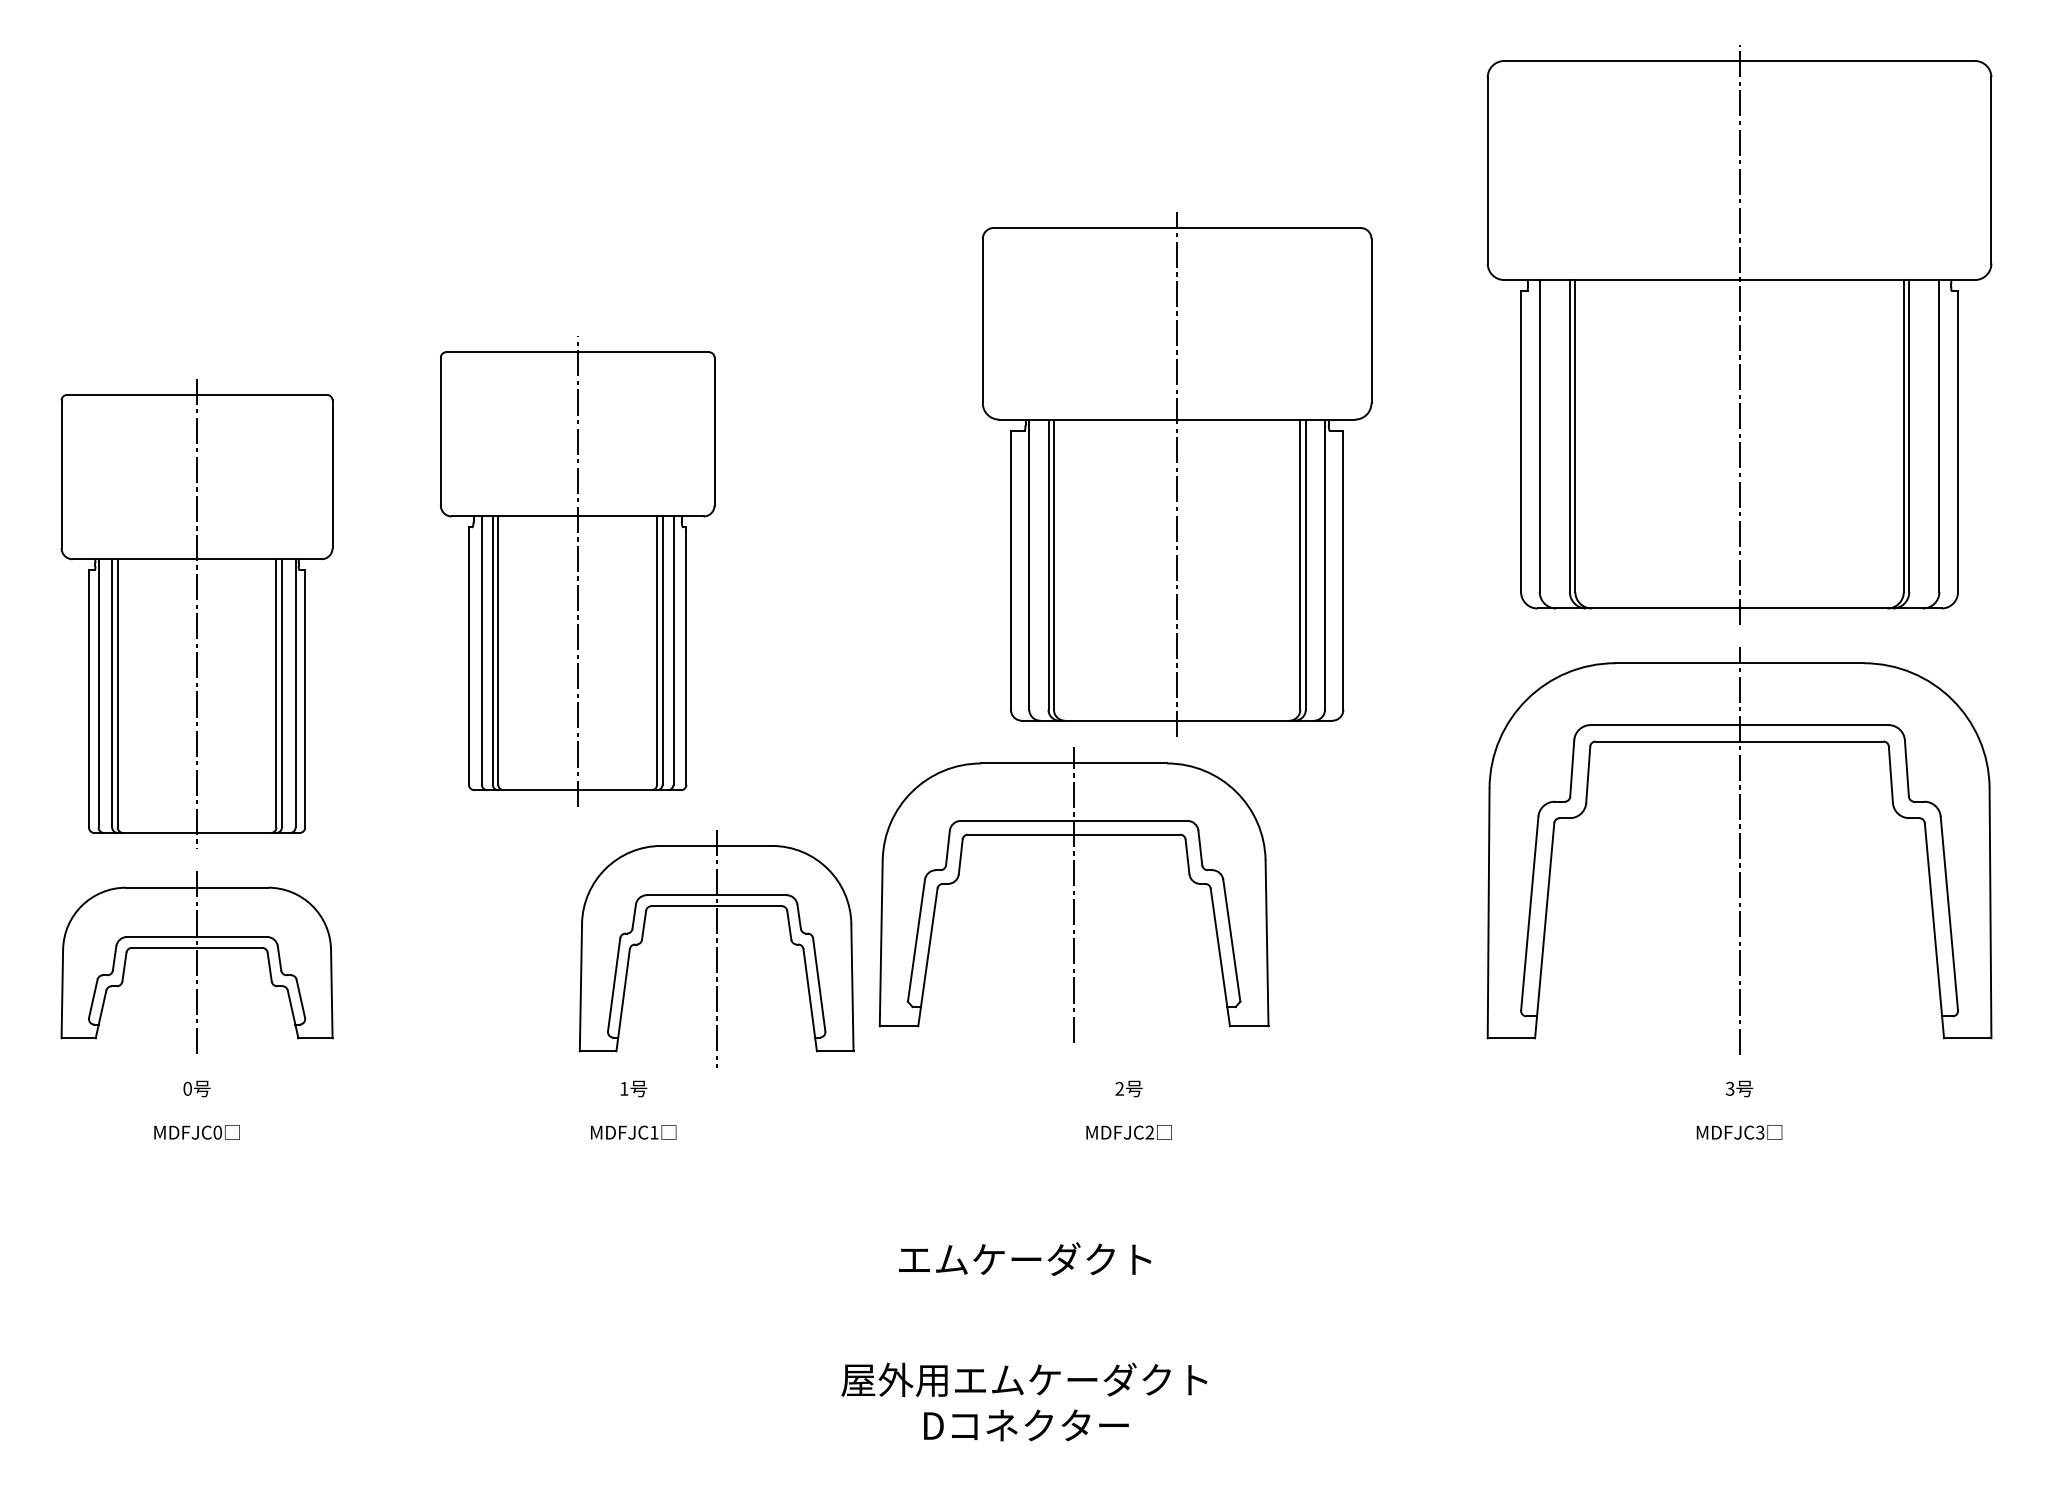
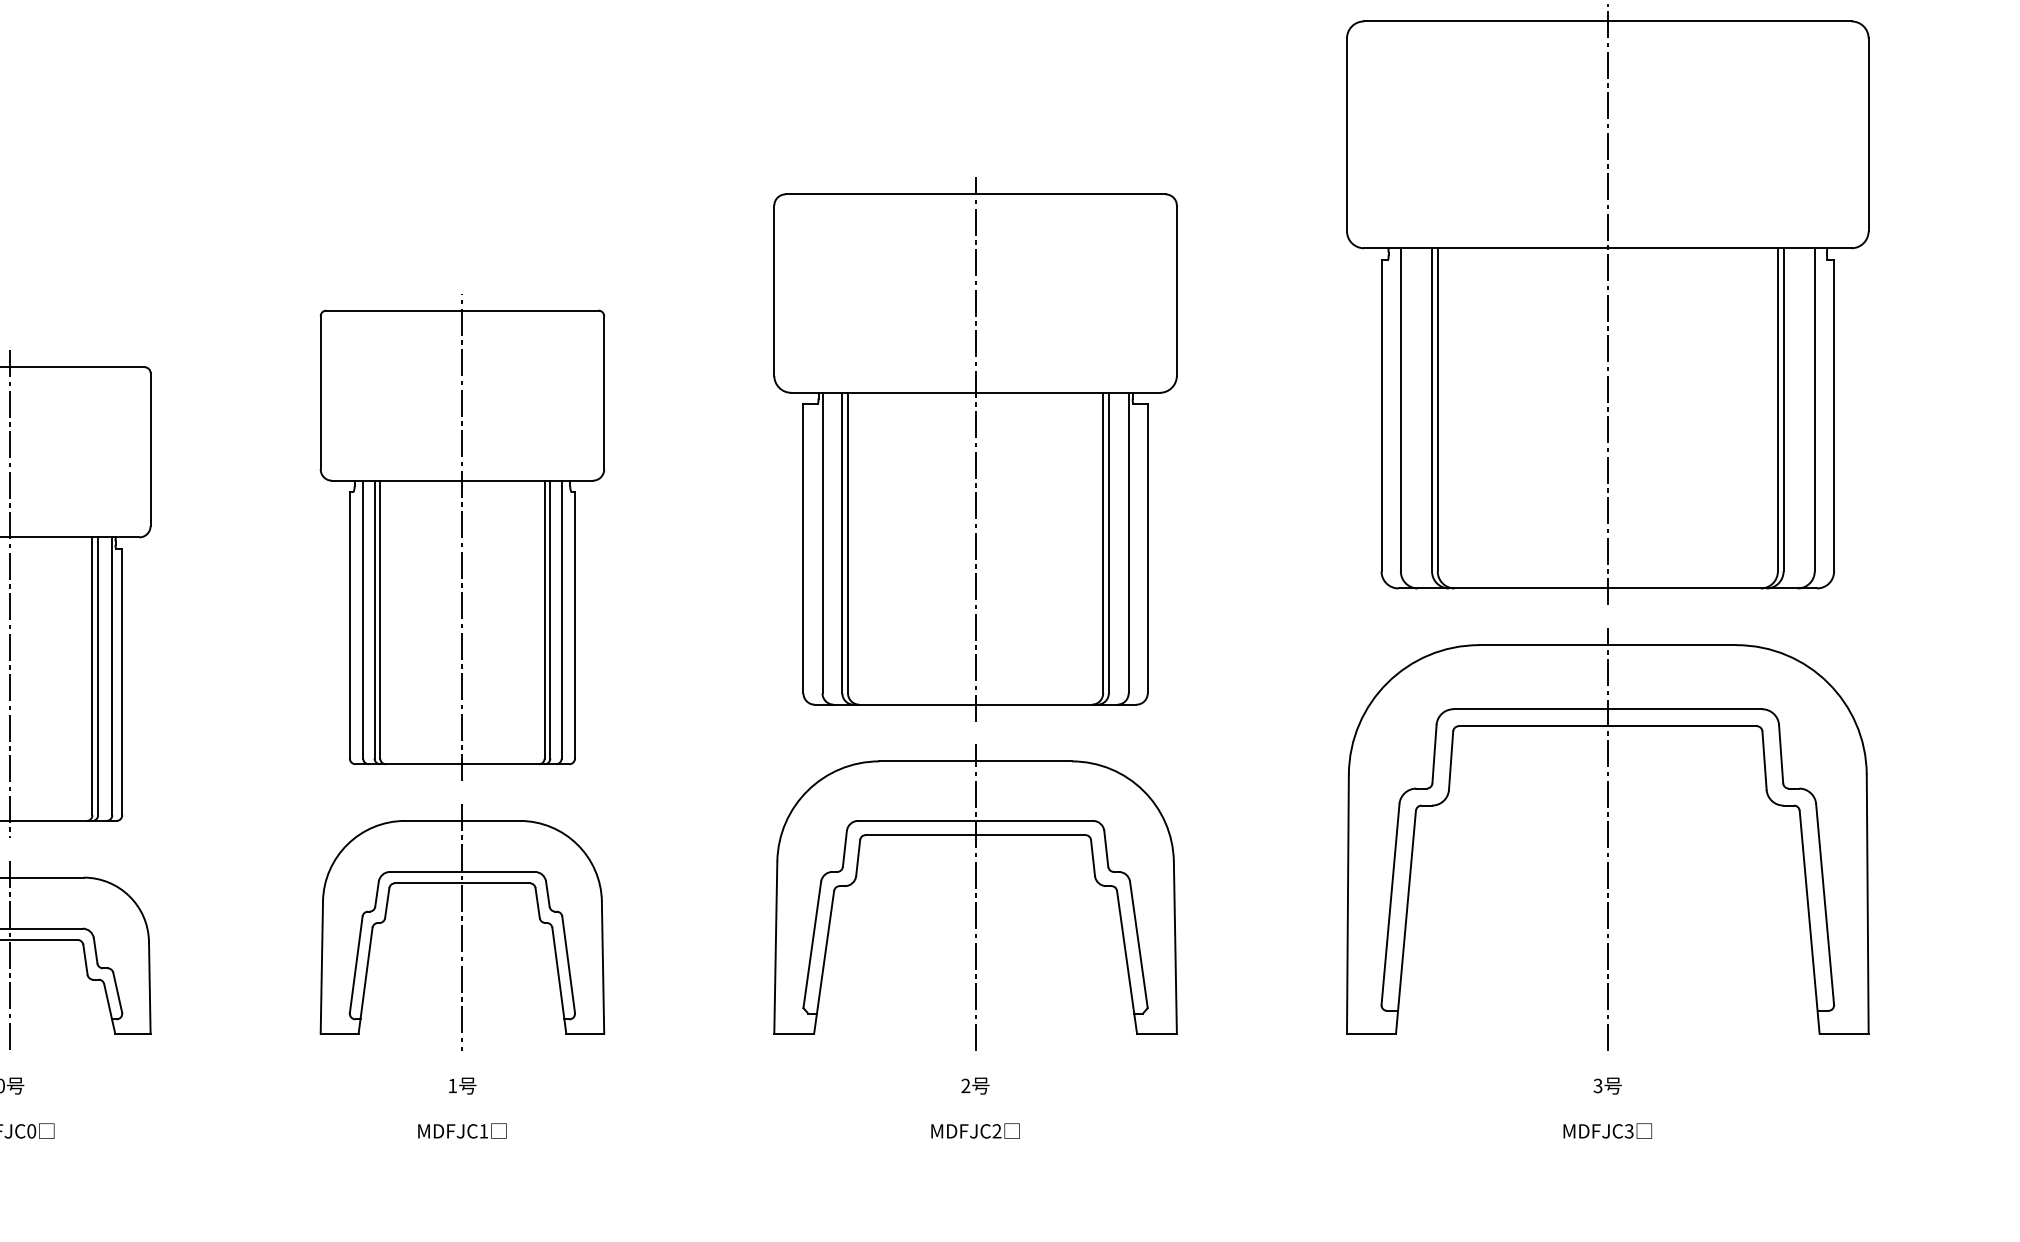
part: (1176, 474) -> (974, 449), moved
part: (577, 571) -> (462, 537), moved
part: (1073, 894) -> (974, 897), moved
part: (716, 948) -> (462, 927), moved

